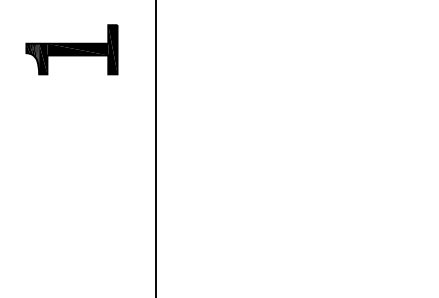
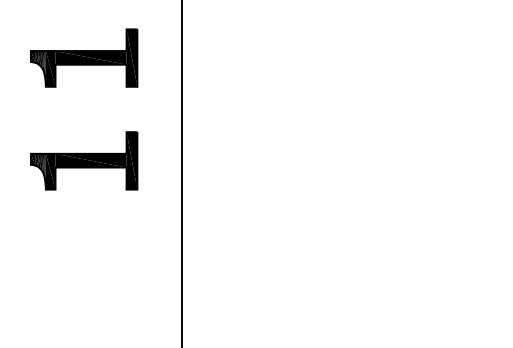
part: (71, 137) -> (83, 160), added

